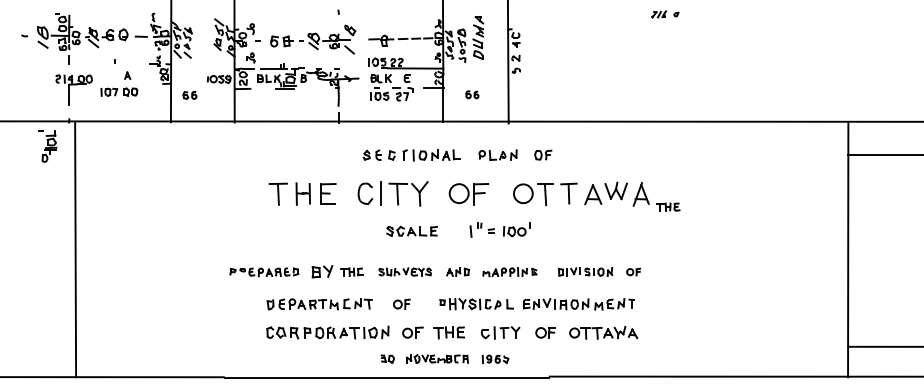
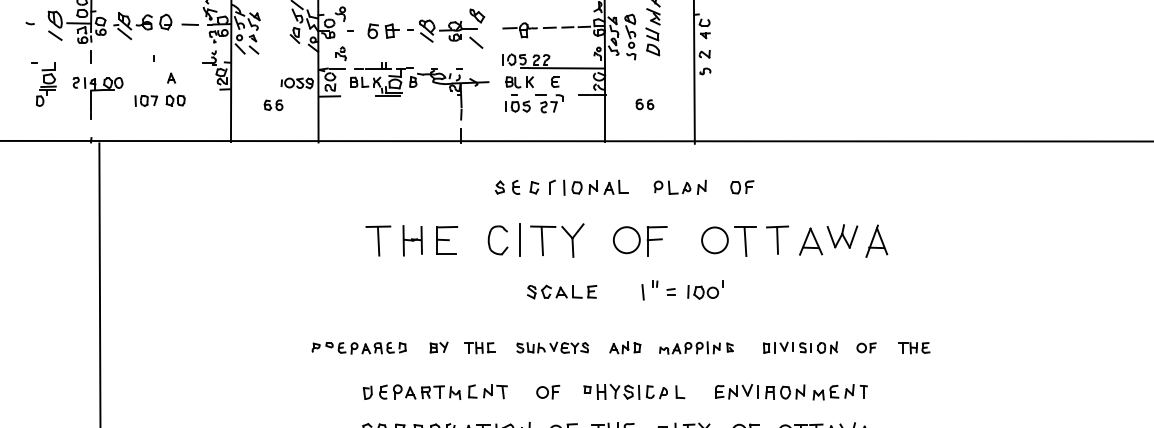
part: (189, 95) -> (272, 105), moved
part: (47, 146) -> (43, 84), moved
part: (668, 206) -> (914, 347), moved
part: (322, 271) -> (439, 347), size x0.62
part: (476, 304) -> (634, 392), moved

